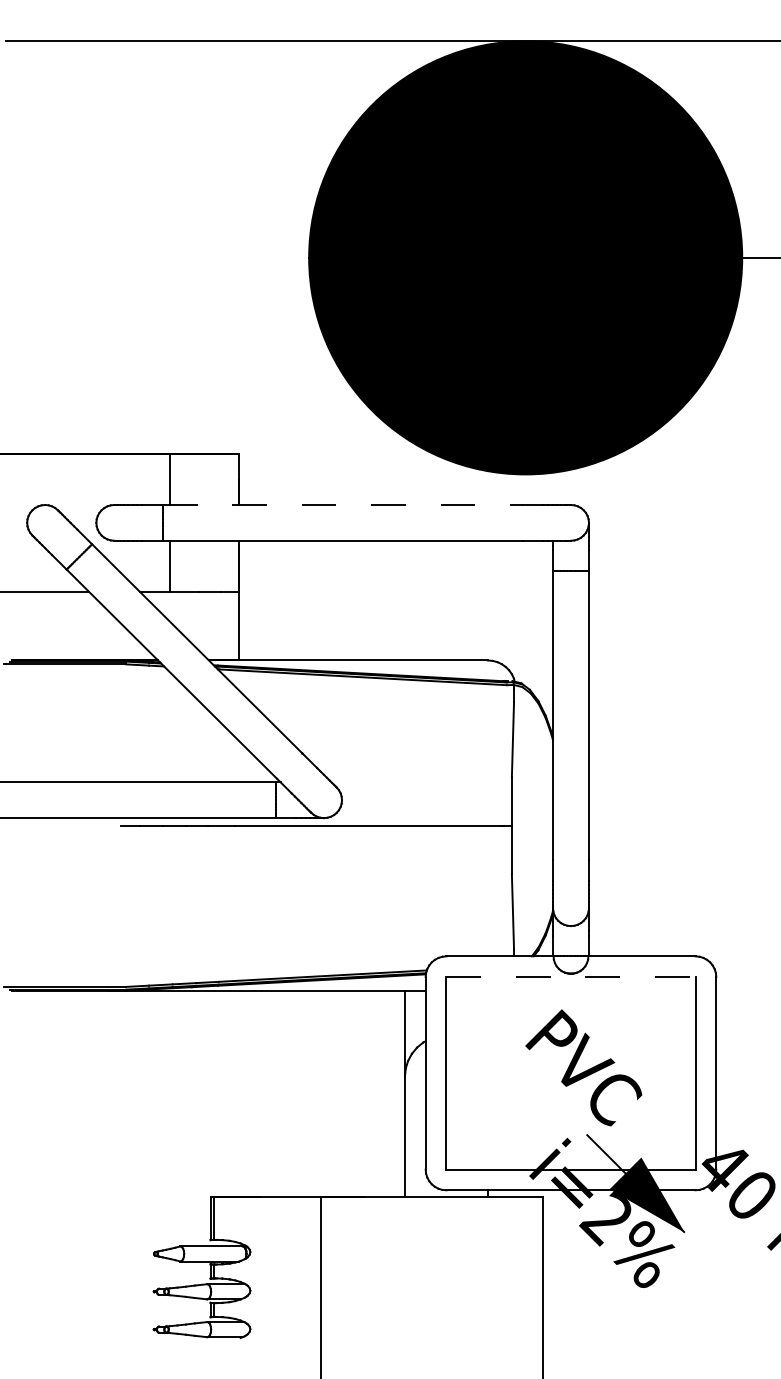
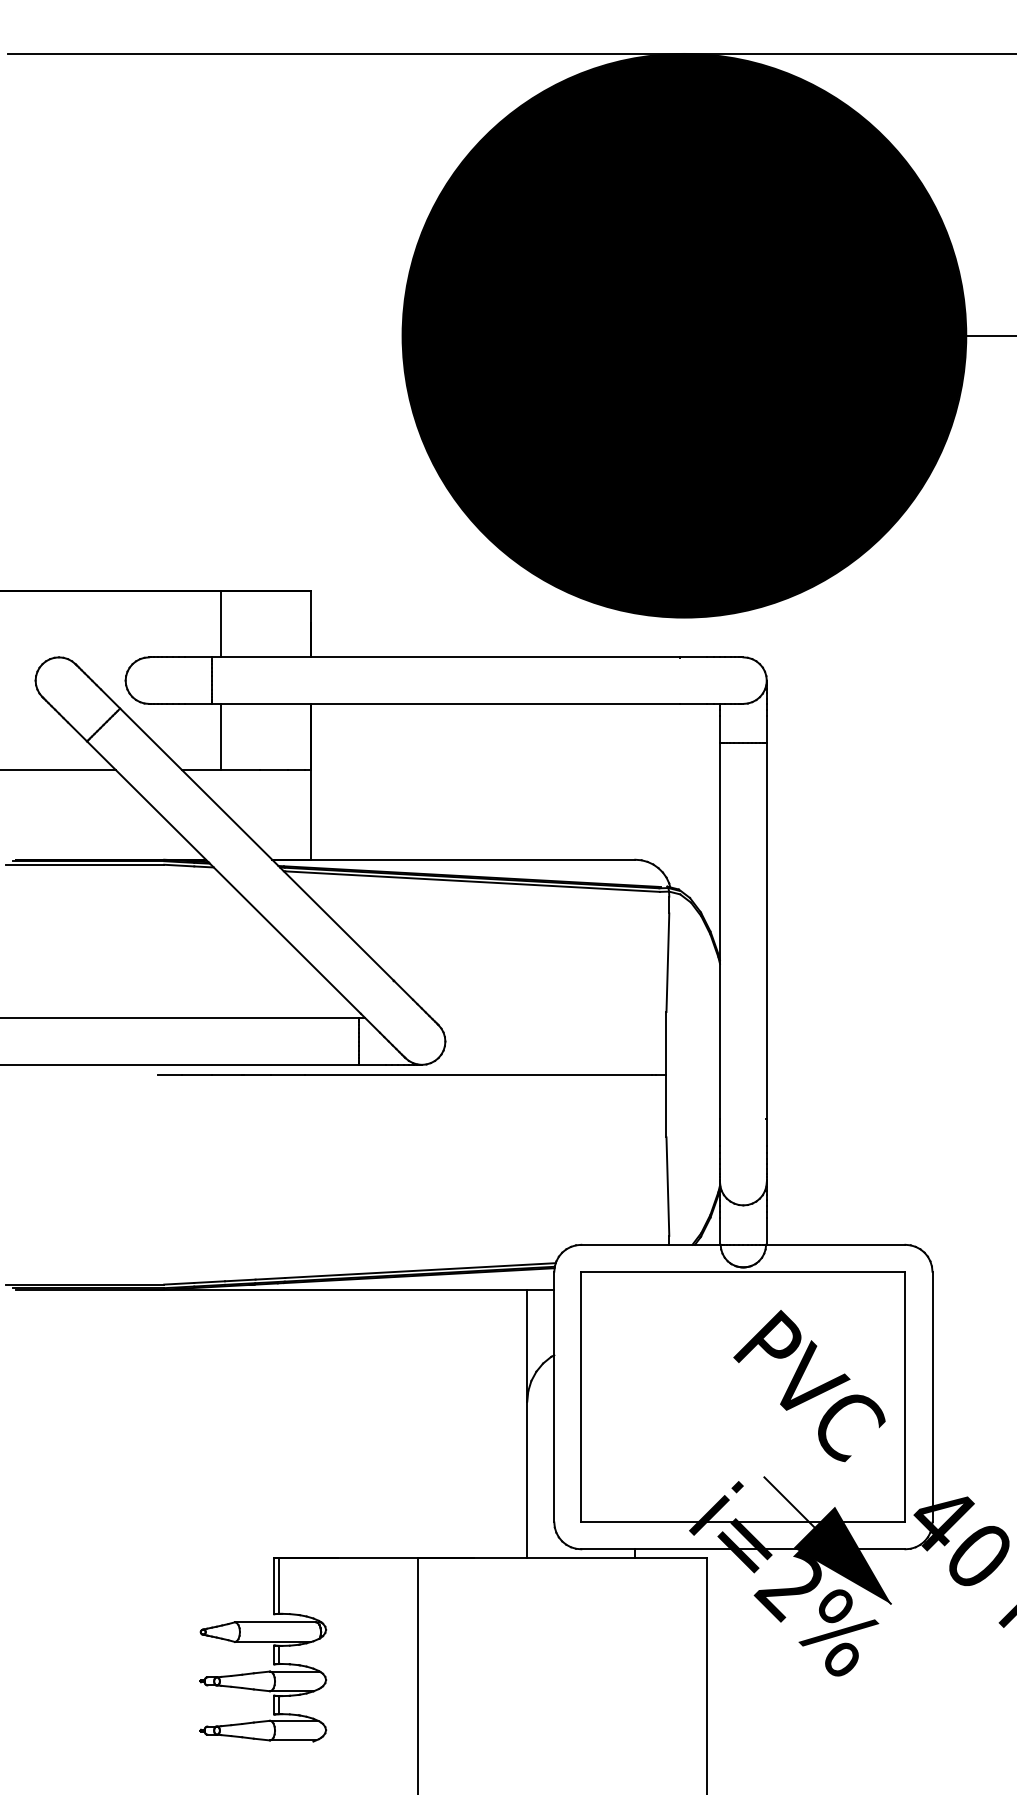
line: (342, 505) -> (446, 658), dashed -> solid
line: (570, 977) -> (742, 1272), dashed -> solid
text: (583, 1067) -> (809, 1385), moved

